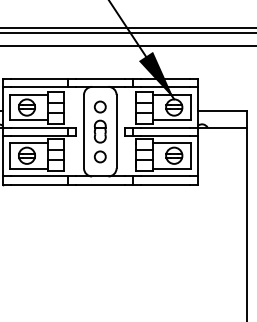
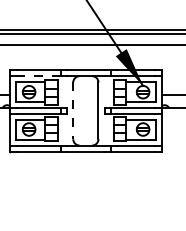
line: (39, 86) -> (38, 75), solid -> dashed
line: (84, 131) -> (73, 110), solid -> dashed
part: (99, 131) -> (85, 110), removed

